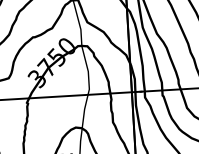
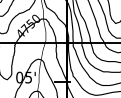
text: (35, 77) -> (19, 33), 3750 -> 4750

